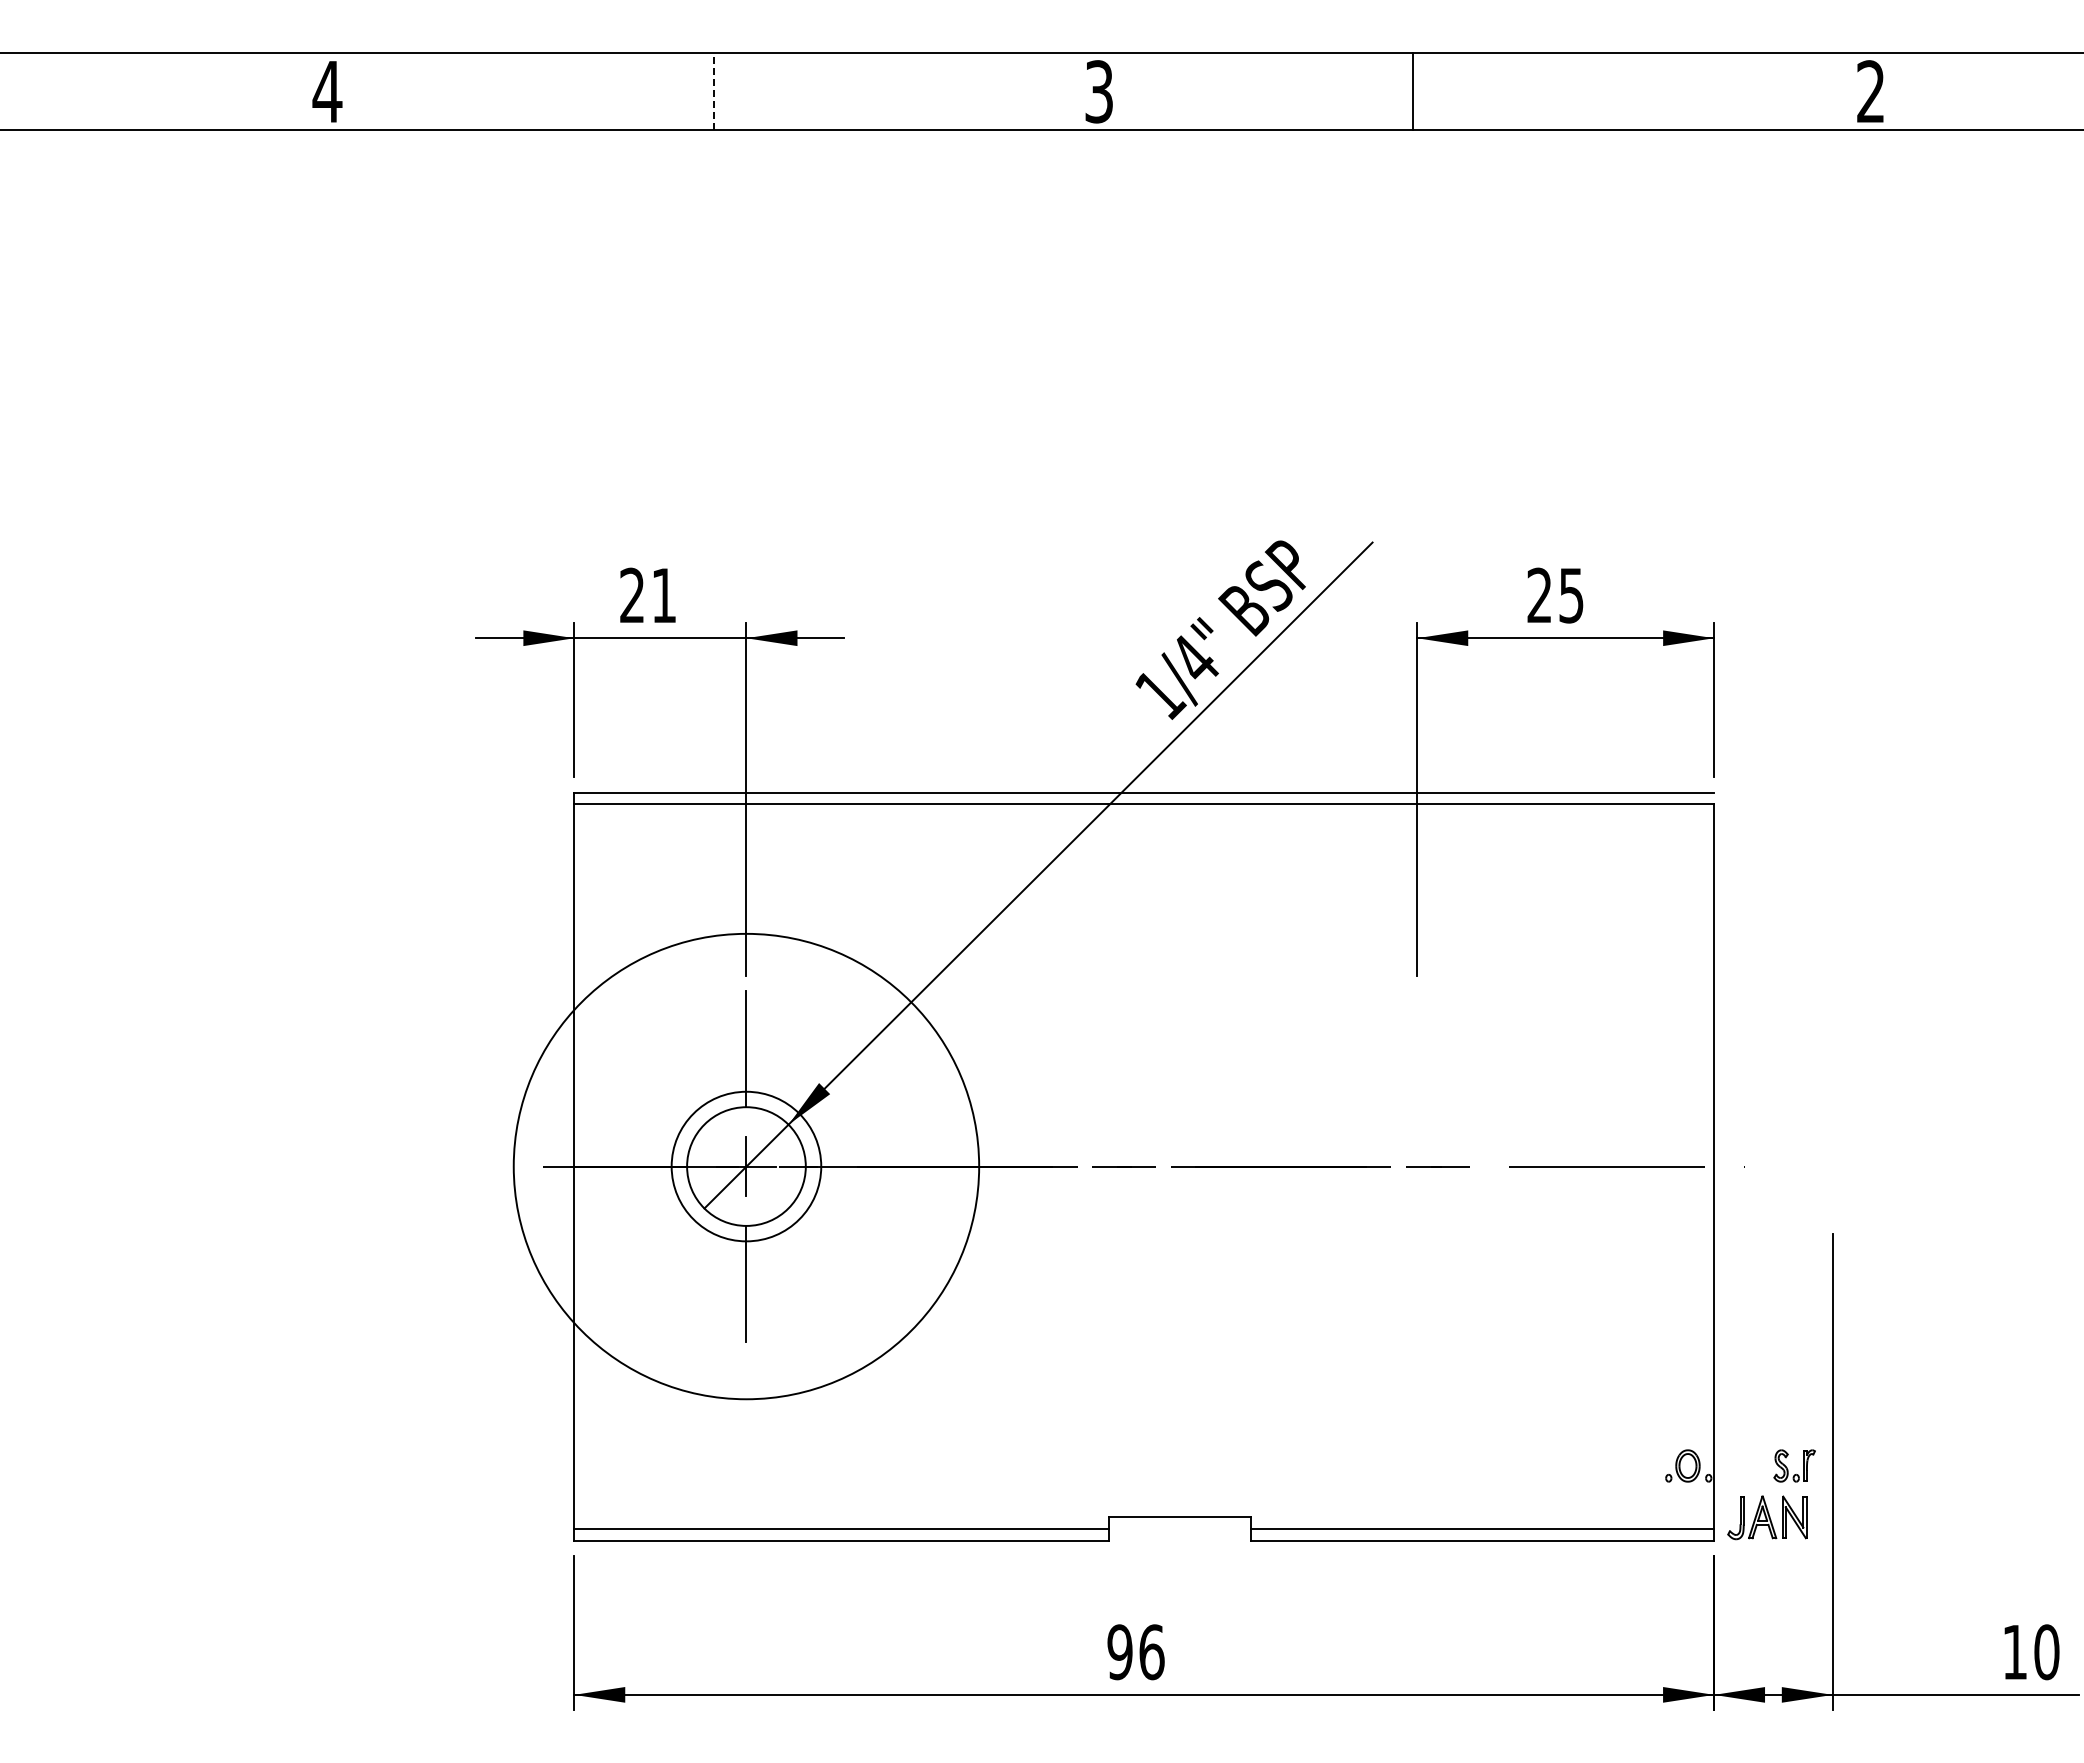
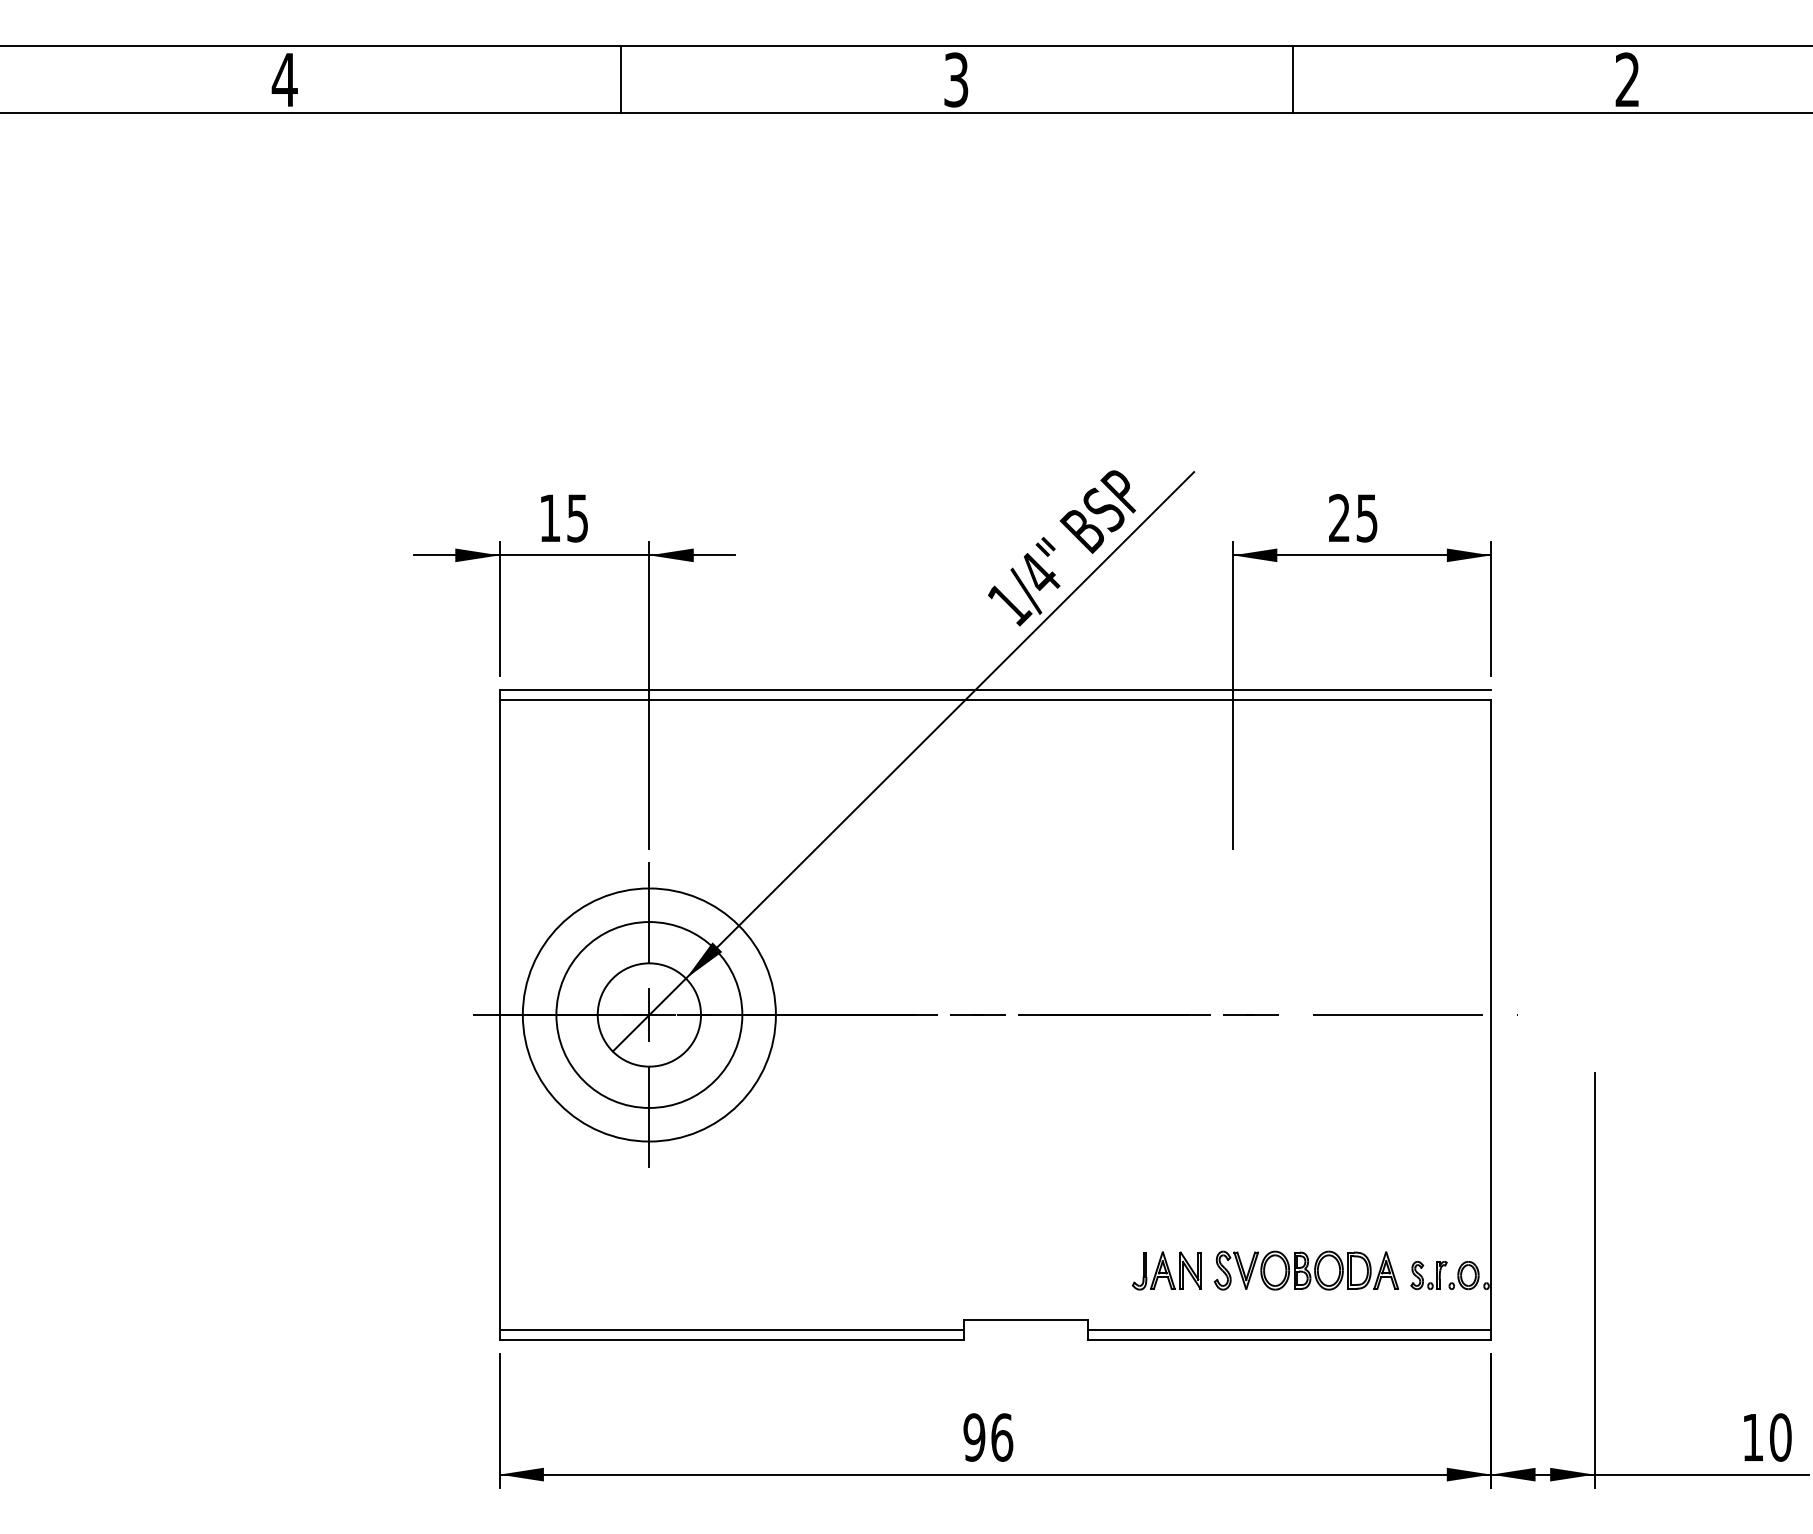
line: (1412, 90) -> (1292, 78), moved
line: (714, 91) -> (621, 79), dashed -> solid
text: (647, 595) -> (563, 518), 21 -> 15
circle: (746, 1166) -> (649, 1014), size x0.62
circle: (746, 1166) -> (649, 1014), size x1.43
part: (1501, 1460) -> (1306, 1270), added
part: (1788, 1469) -> (1423, 1278), moved
part: (1767, 1517) -> (1167, 1270), moved

